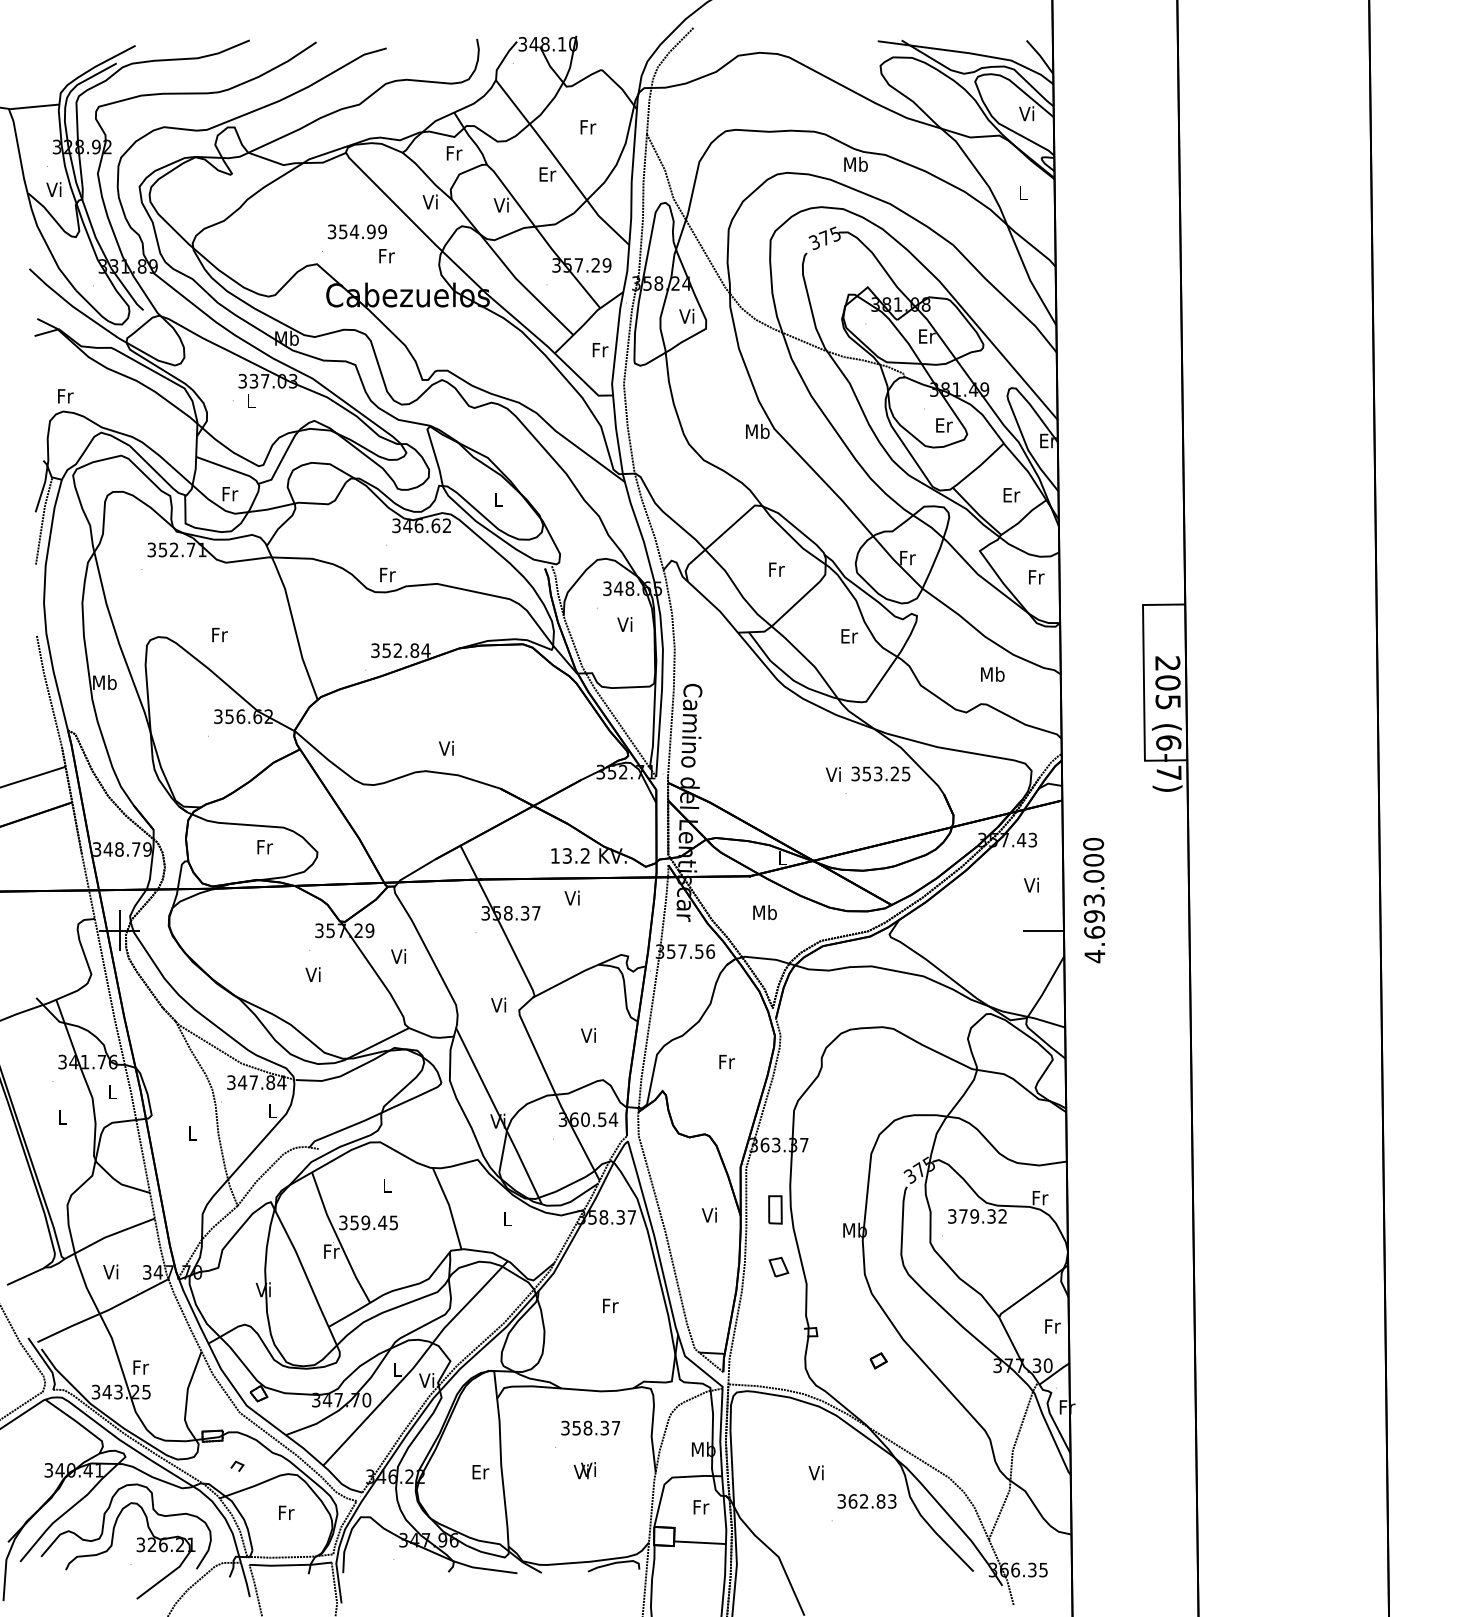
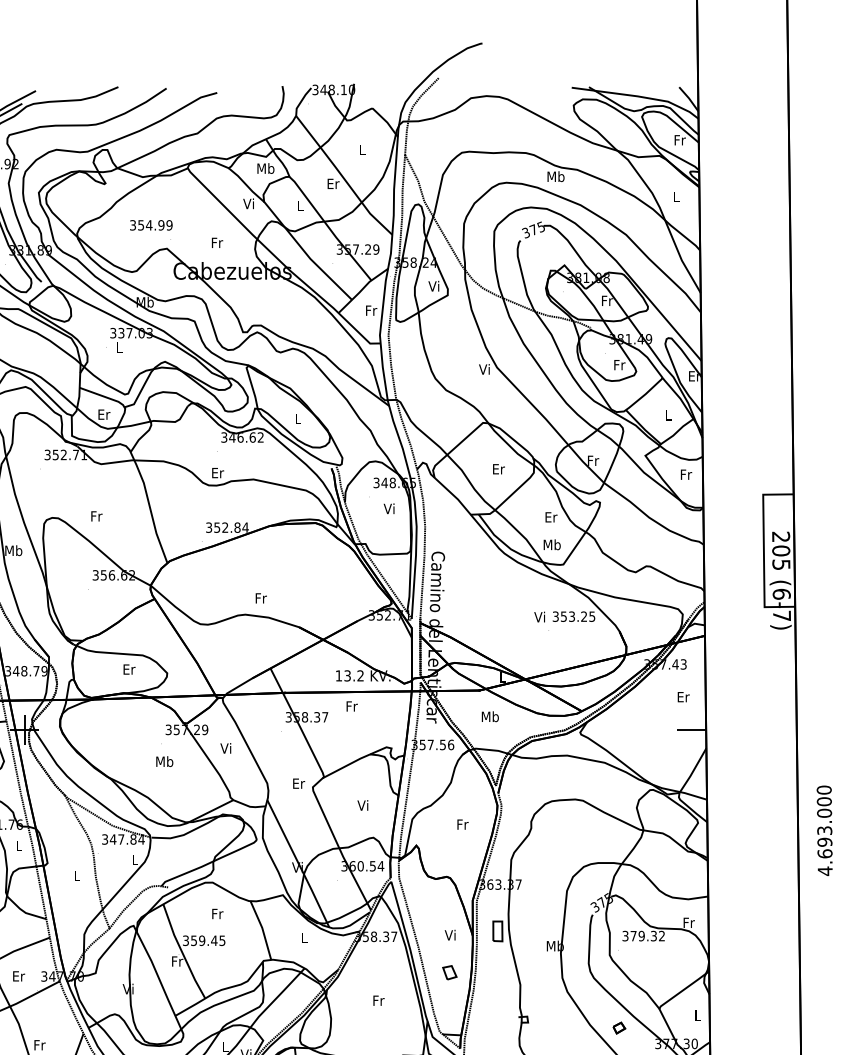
text: (1027, 113) -> (679, 139), Vi -> Fr
text: (588, 127) -> (362, 150), Fr -> L
text: (453, 152) -> (265, 168), Fr -> Mb
text: (500, 204) -> (299, 205), Vi -> L
text: (356, 231) -> (150, 225), moved
text: (927, 336) -> (607, 300), Er -> Fr
text: (944, 425) -> (619, 365), Er -> Fr
text: (757, 430) -> (484, 368), Mb -> Vi
text: (230, 494) -> (104, 414), Fr -> Er
text: (1011, 495) -> (668, 415), Er -> L
text: (776, 569) -> (498, 469), Fr -> Er
text: (387, 575) -> (217, 473), Fr -> Er
text: (992, 673) -> (552, 544), moved
text: (446, 747) -> (260, 597), Vi -> Fr
text: (265, 847) -> (129, 669), Fr -> Er
text: (1032, 884) -> (683, 696), Vi -> Er
text: (572, 897) -> (351, 705), Vi -> Fr
text: (1094, 900) -> (824, 830), moved
text: (313, 974) -> (164, 761), Vi -> Mb
text: (499, 1004) -> (298, 783), Vi -> Er
text: (387, 1185) -> (217, 913), L -> Fr
part: (778, 1267) -> (449, 972), moved
text: (111, 1271) -> (18, 975), Vi -> Er
text: (1052, 1326) -> (697, 1015), Fr -> L
part: (878, 1360) -> (619, 1027), moved

